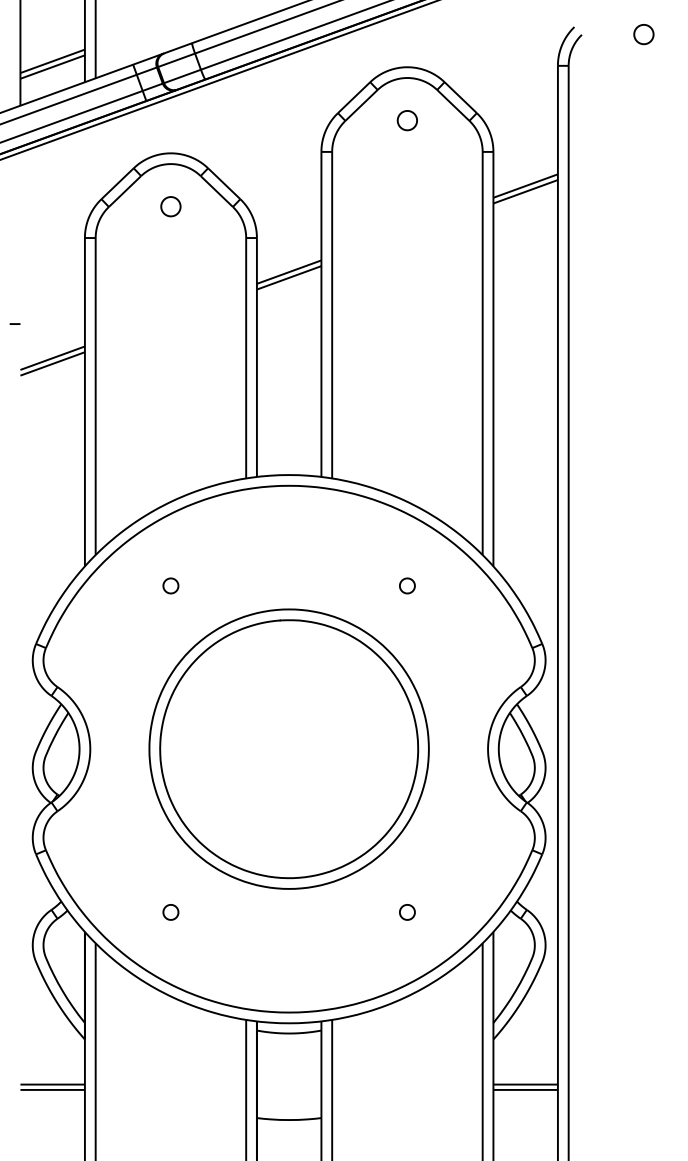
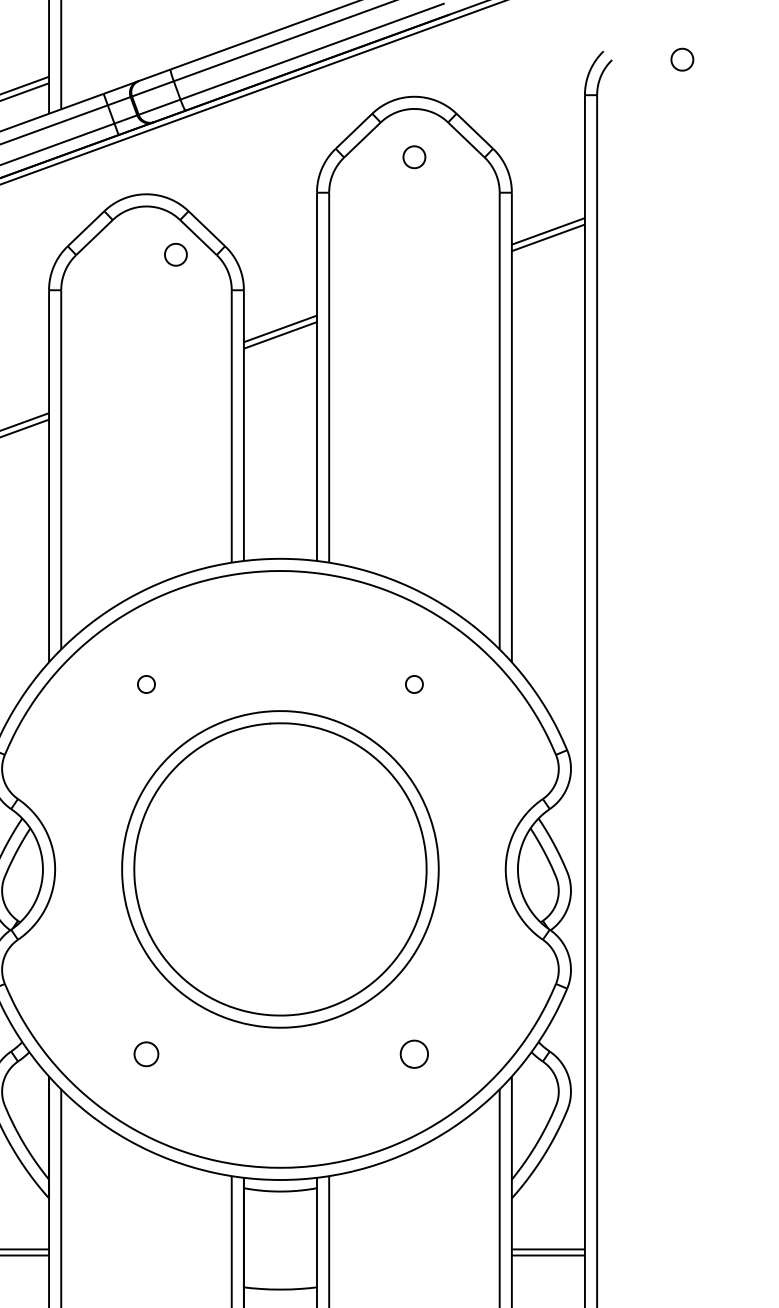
part: (170, 206) -> (175, 254), moved
part: (170, 912) -> (145, 1054), size x1.4
part: (407, 912) -> (414, 1054), size x1.6

